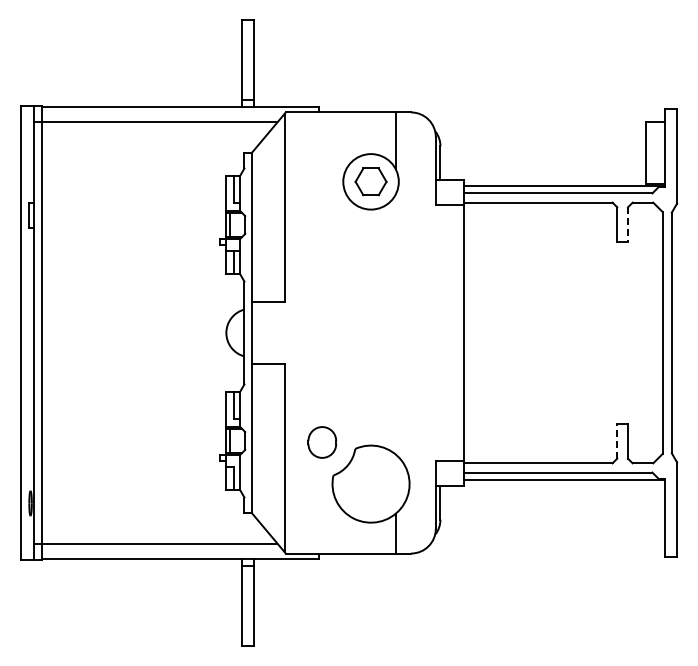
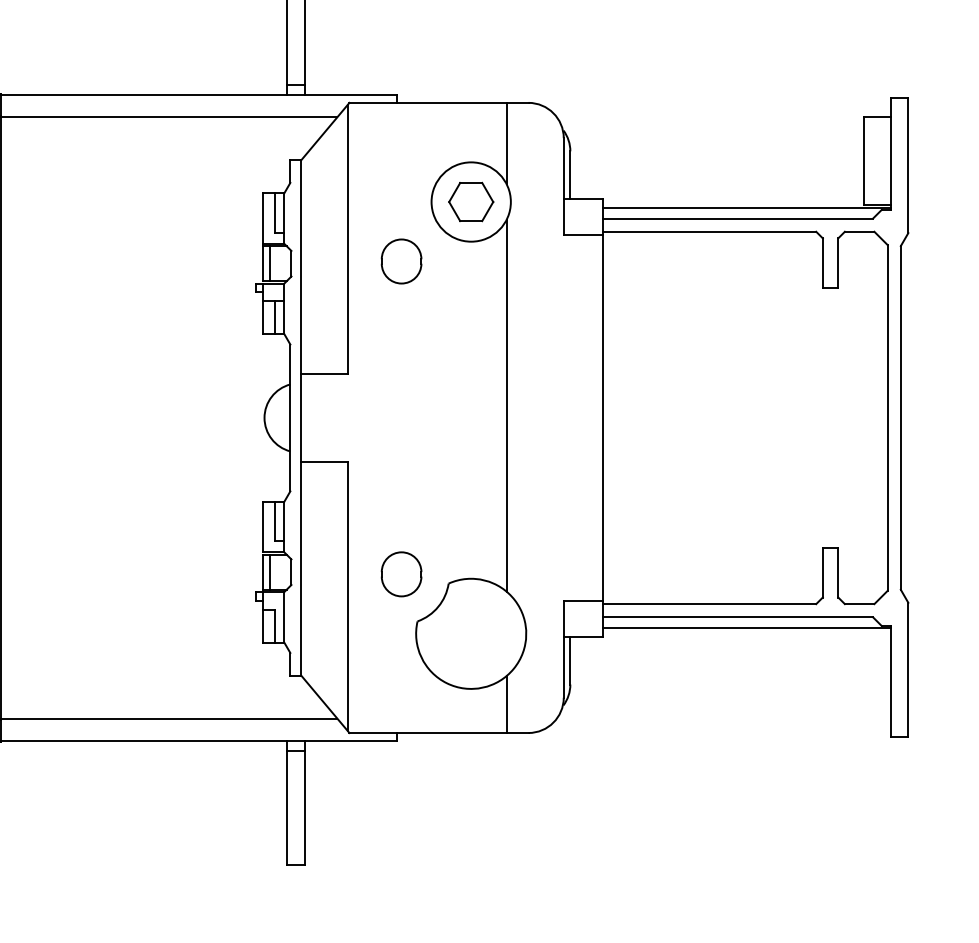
part: (322, 223) -> (401, 261), added
line: (628, 225) -> (838, 264), dashed -> solid
line: (395, 324) -> (506, 405), added
line: (617, 440) -> (823, 571), dashed -> solid

